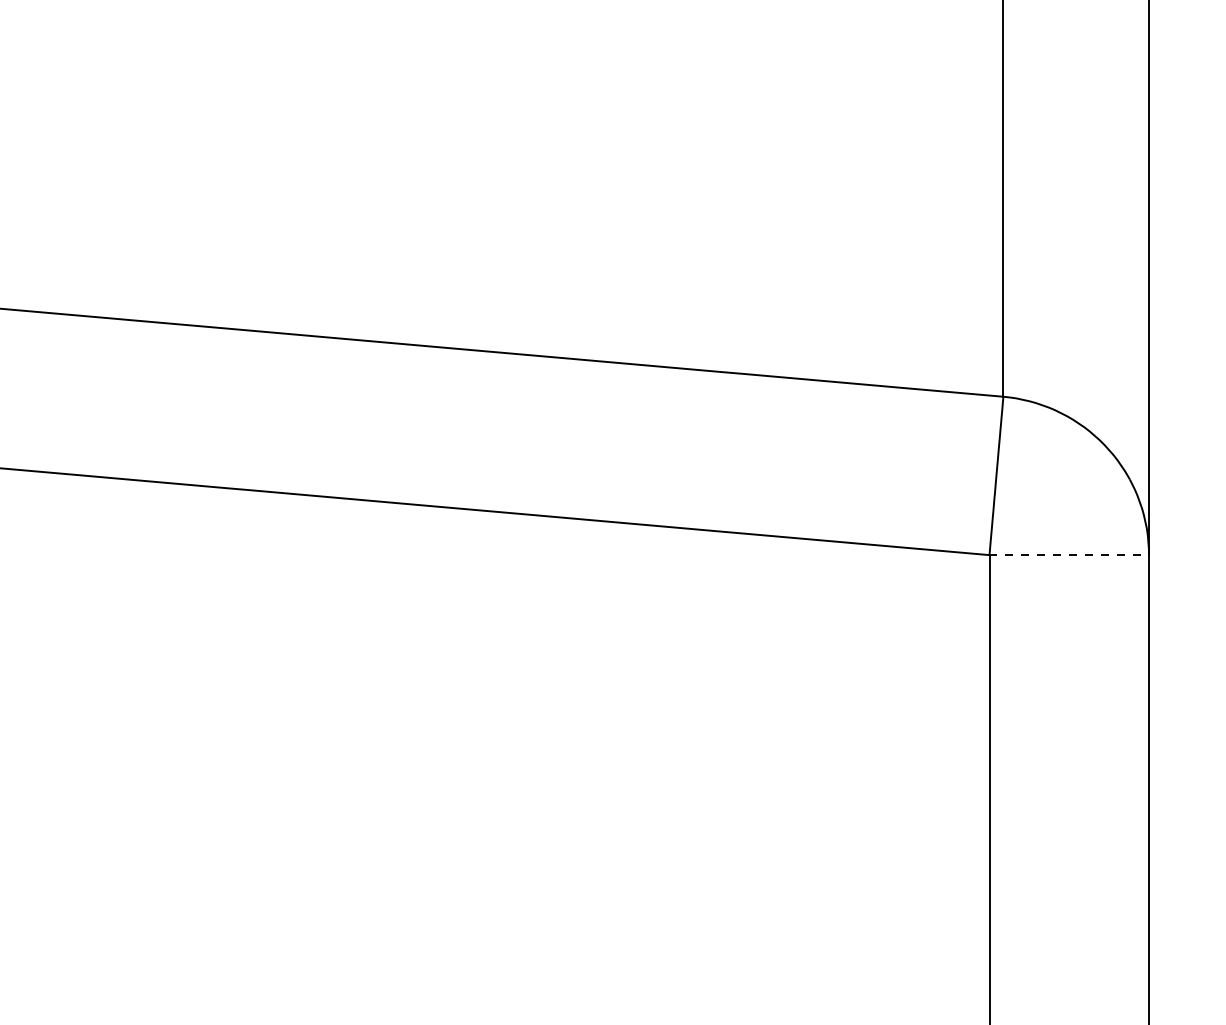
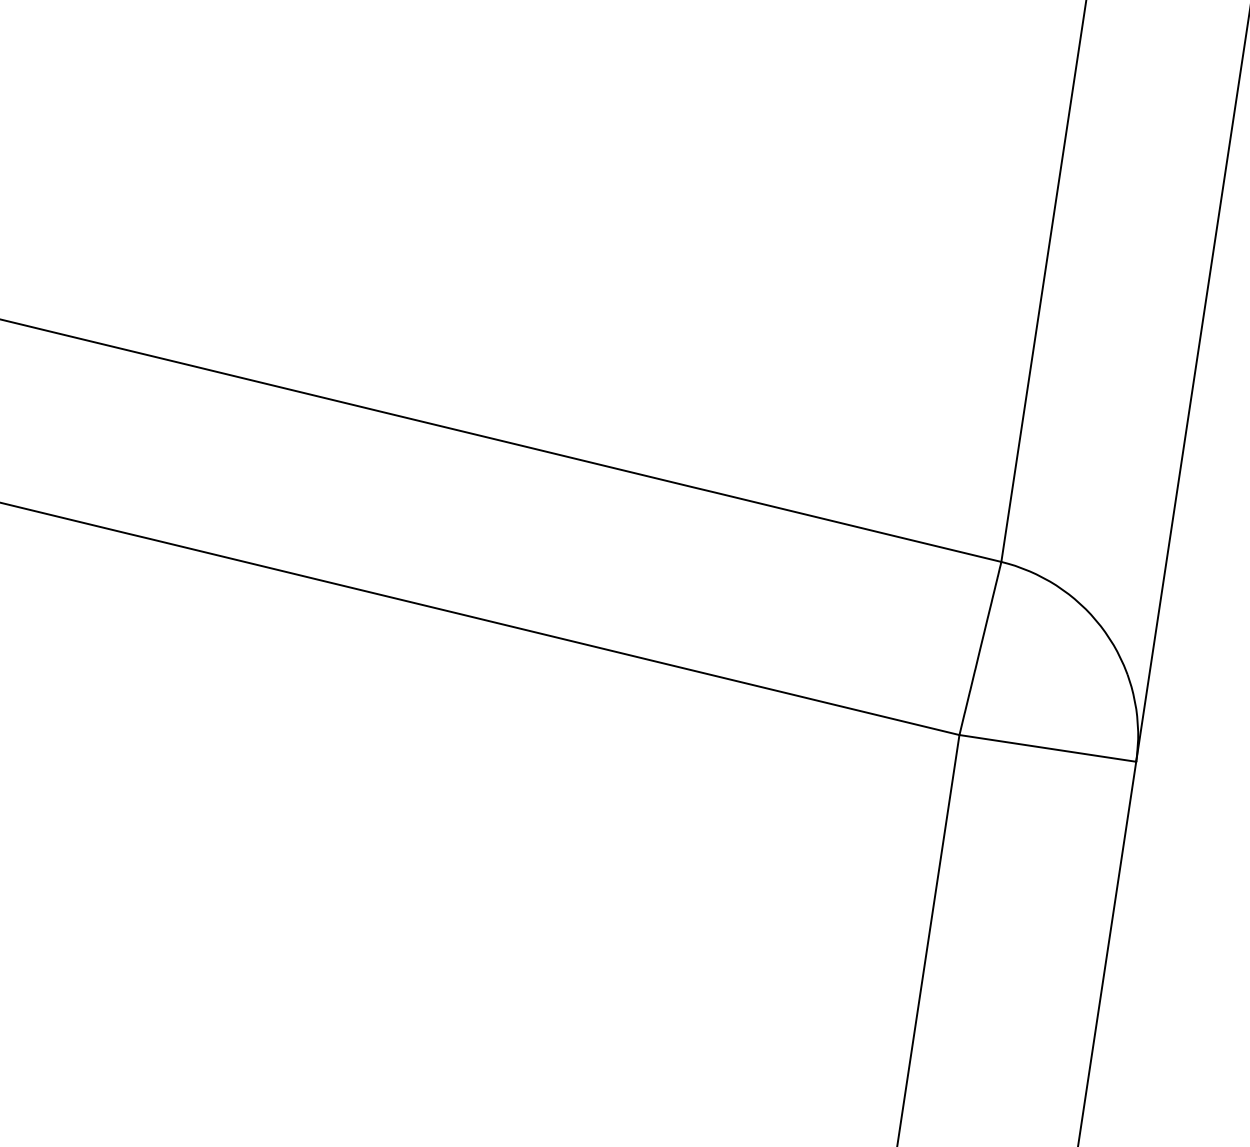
line: (1069, 555) -> (1048, 748), dashed -> solid

